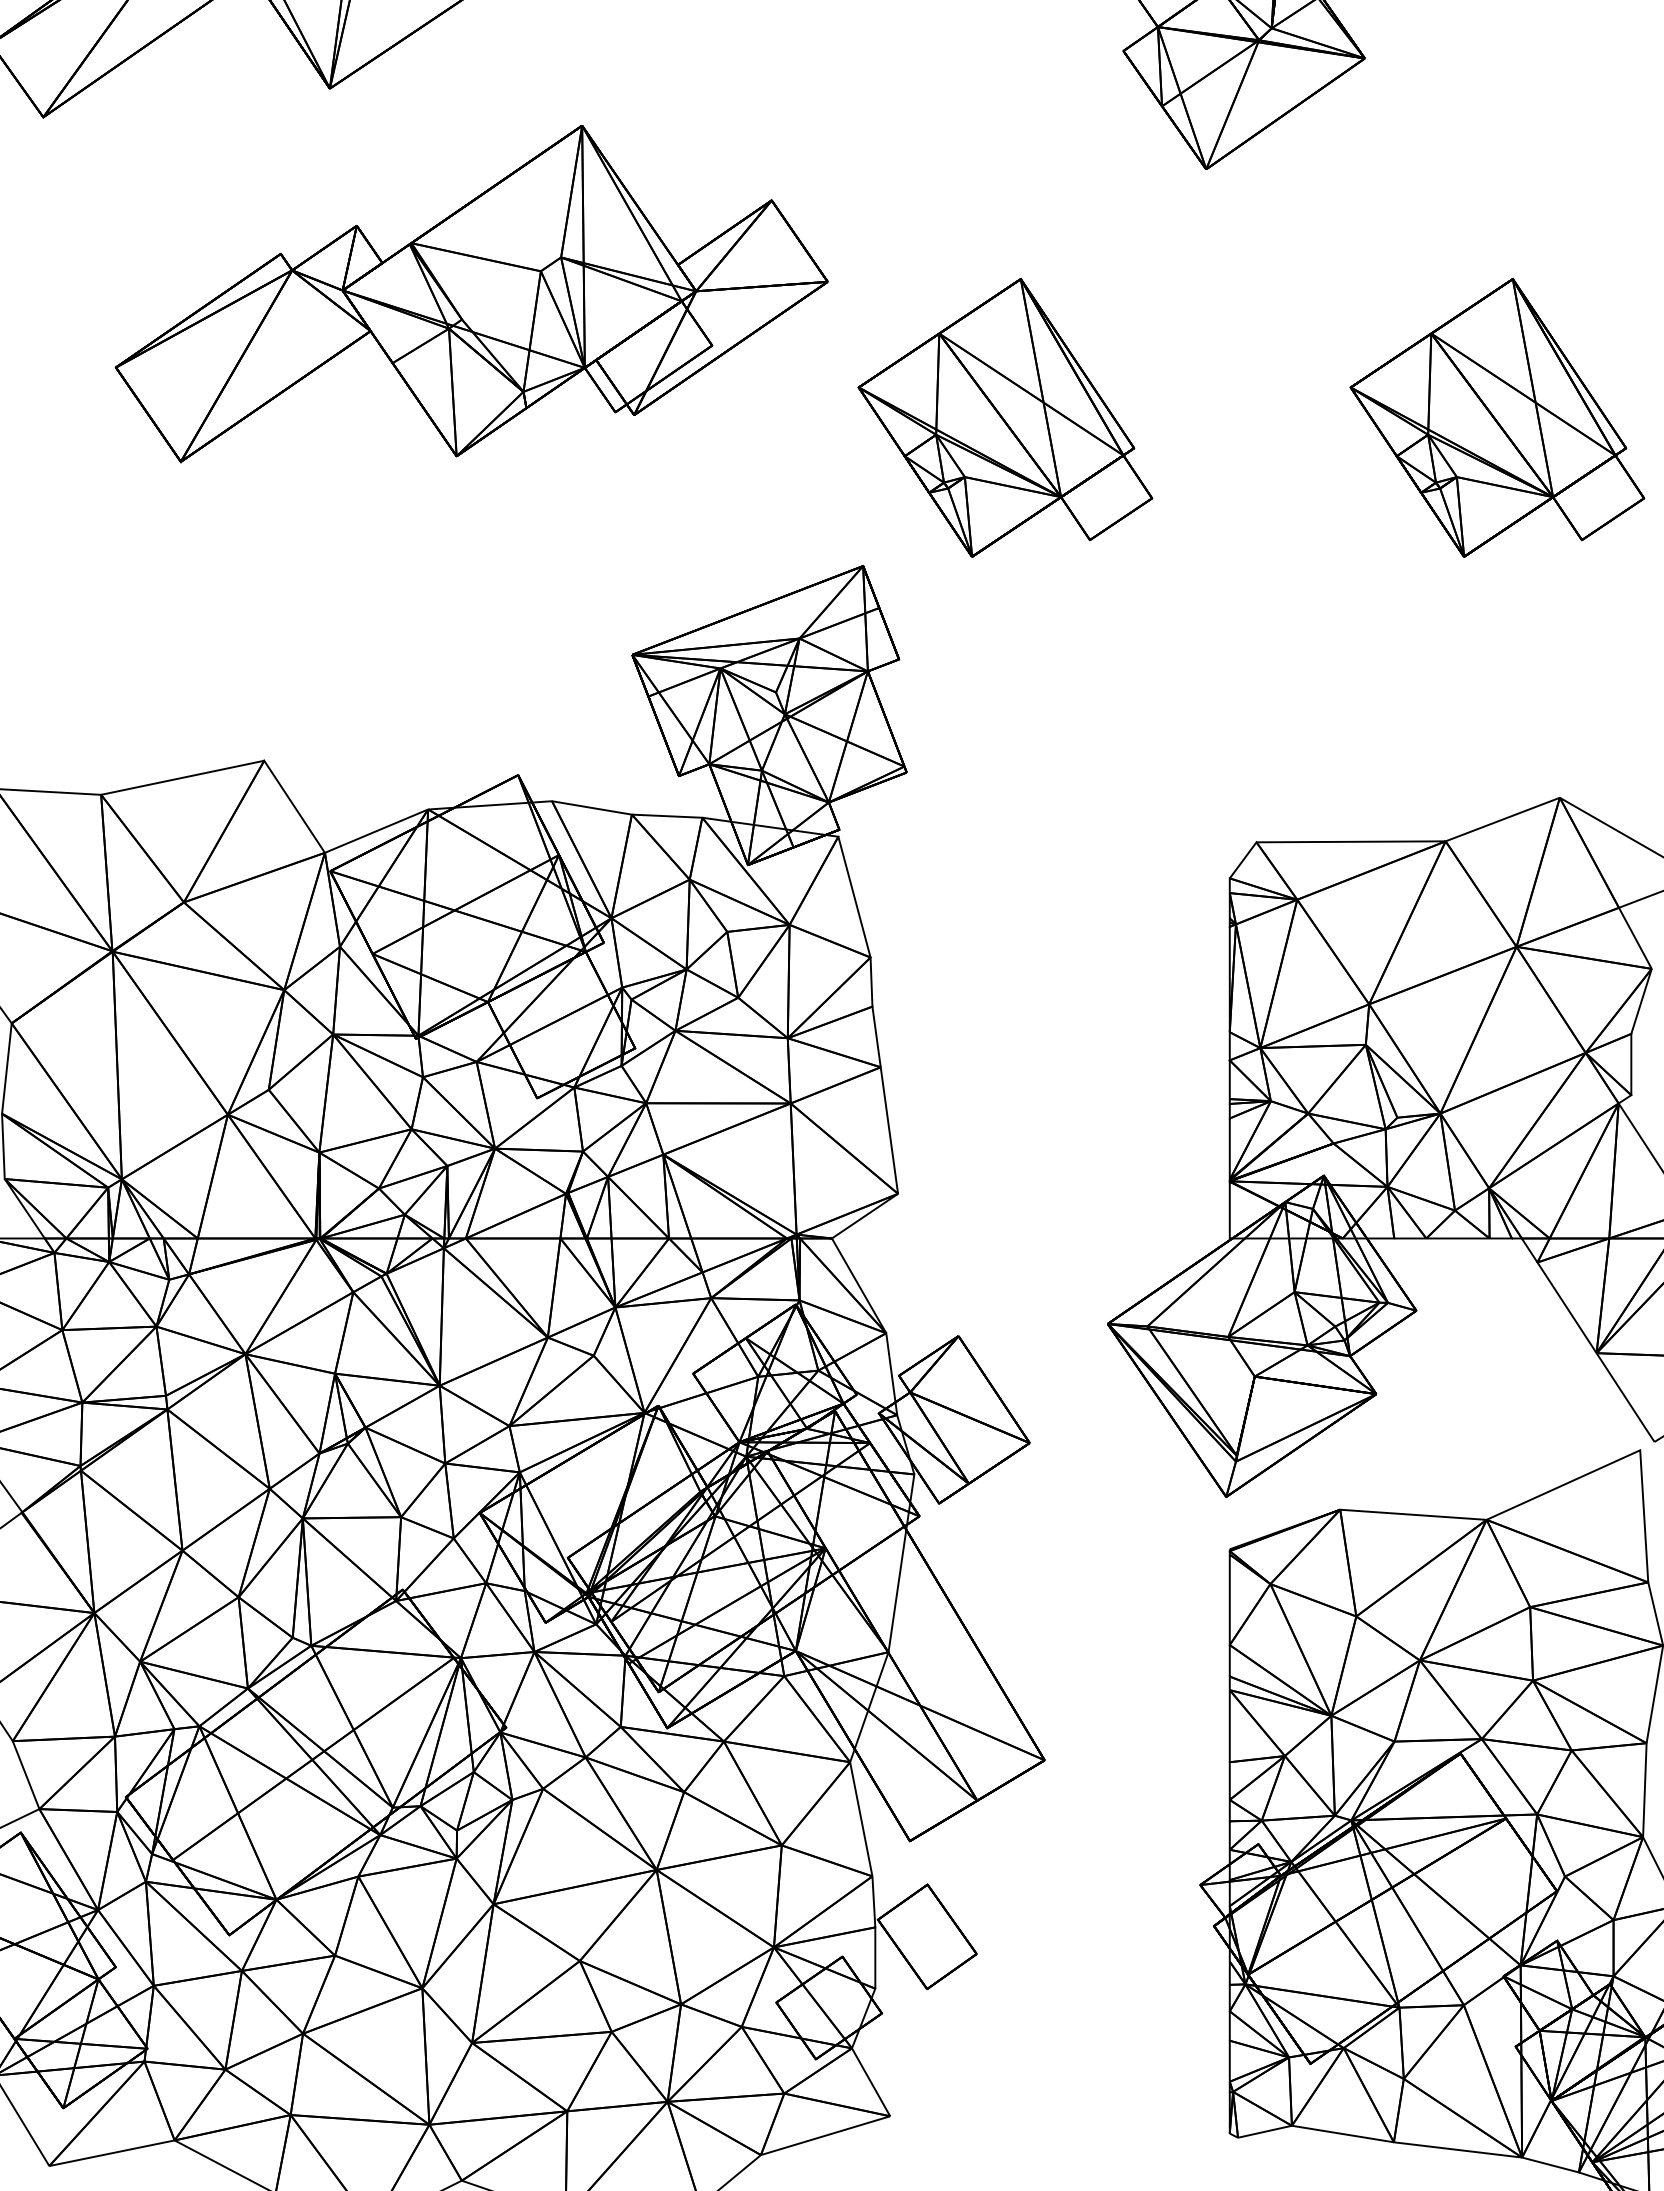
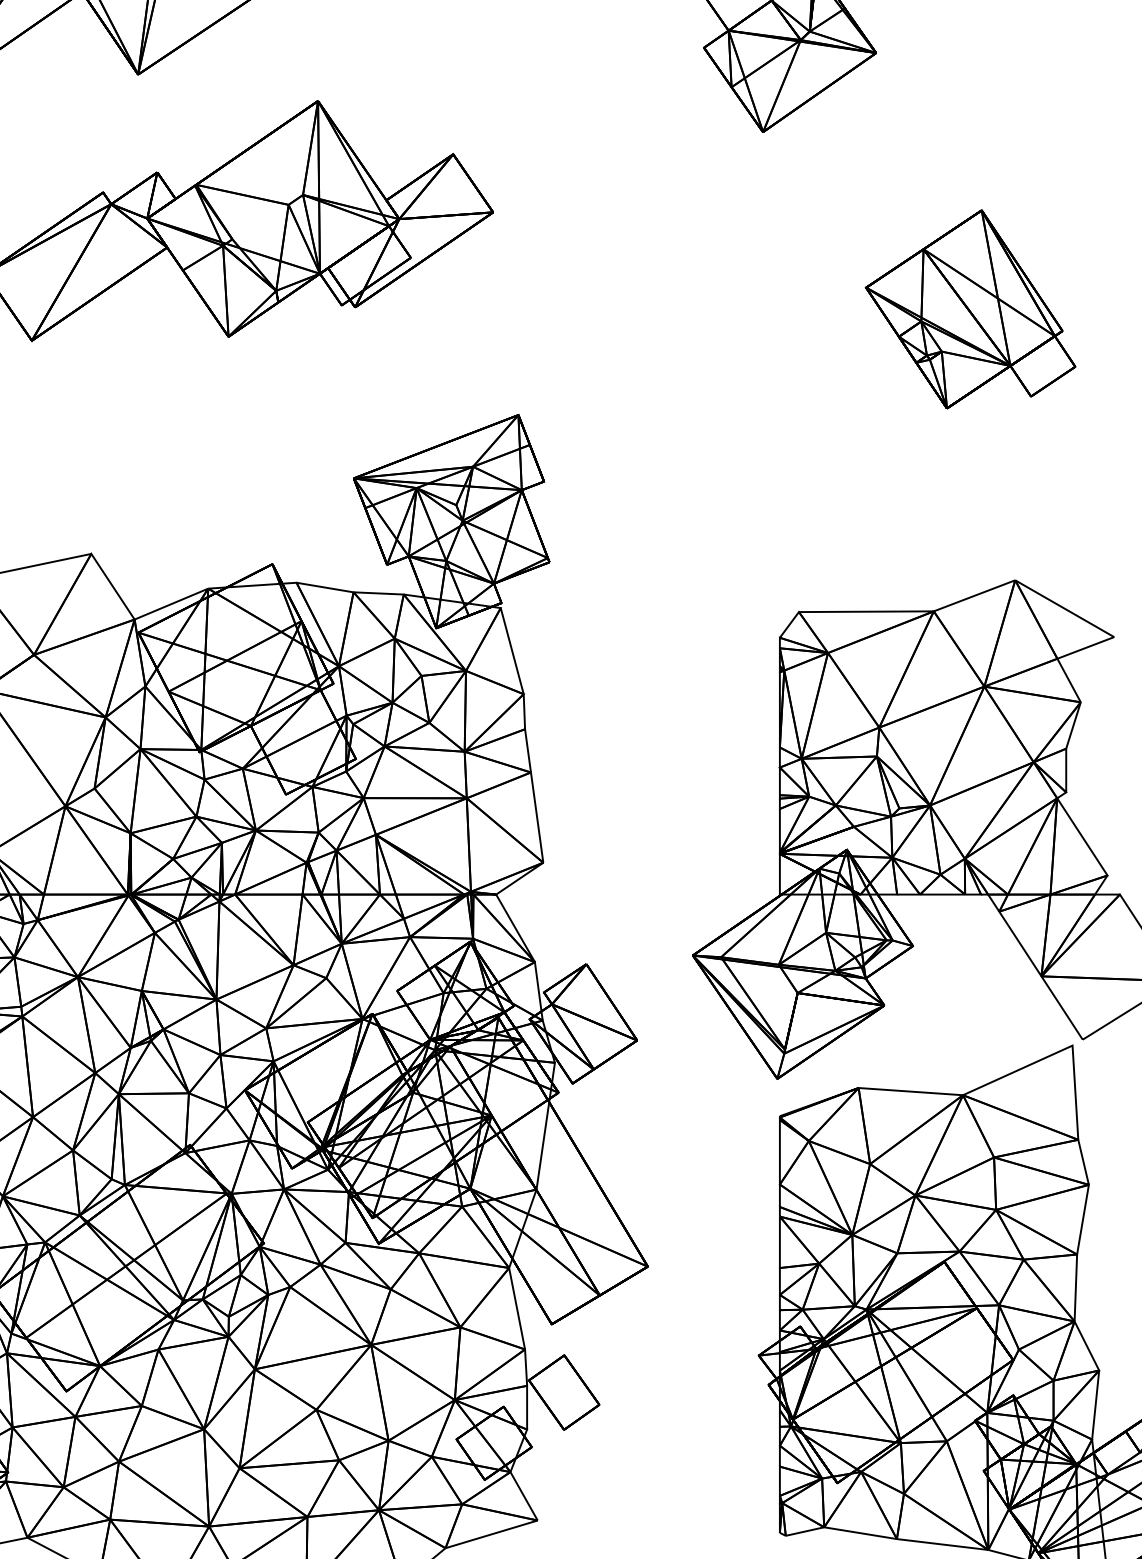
part: (1005, 417) -> (619, 309), removed

